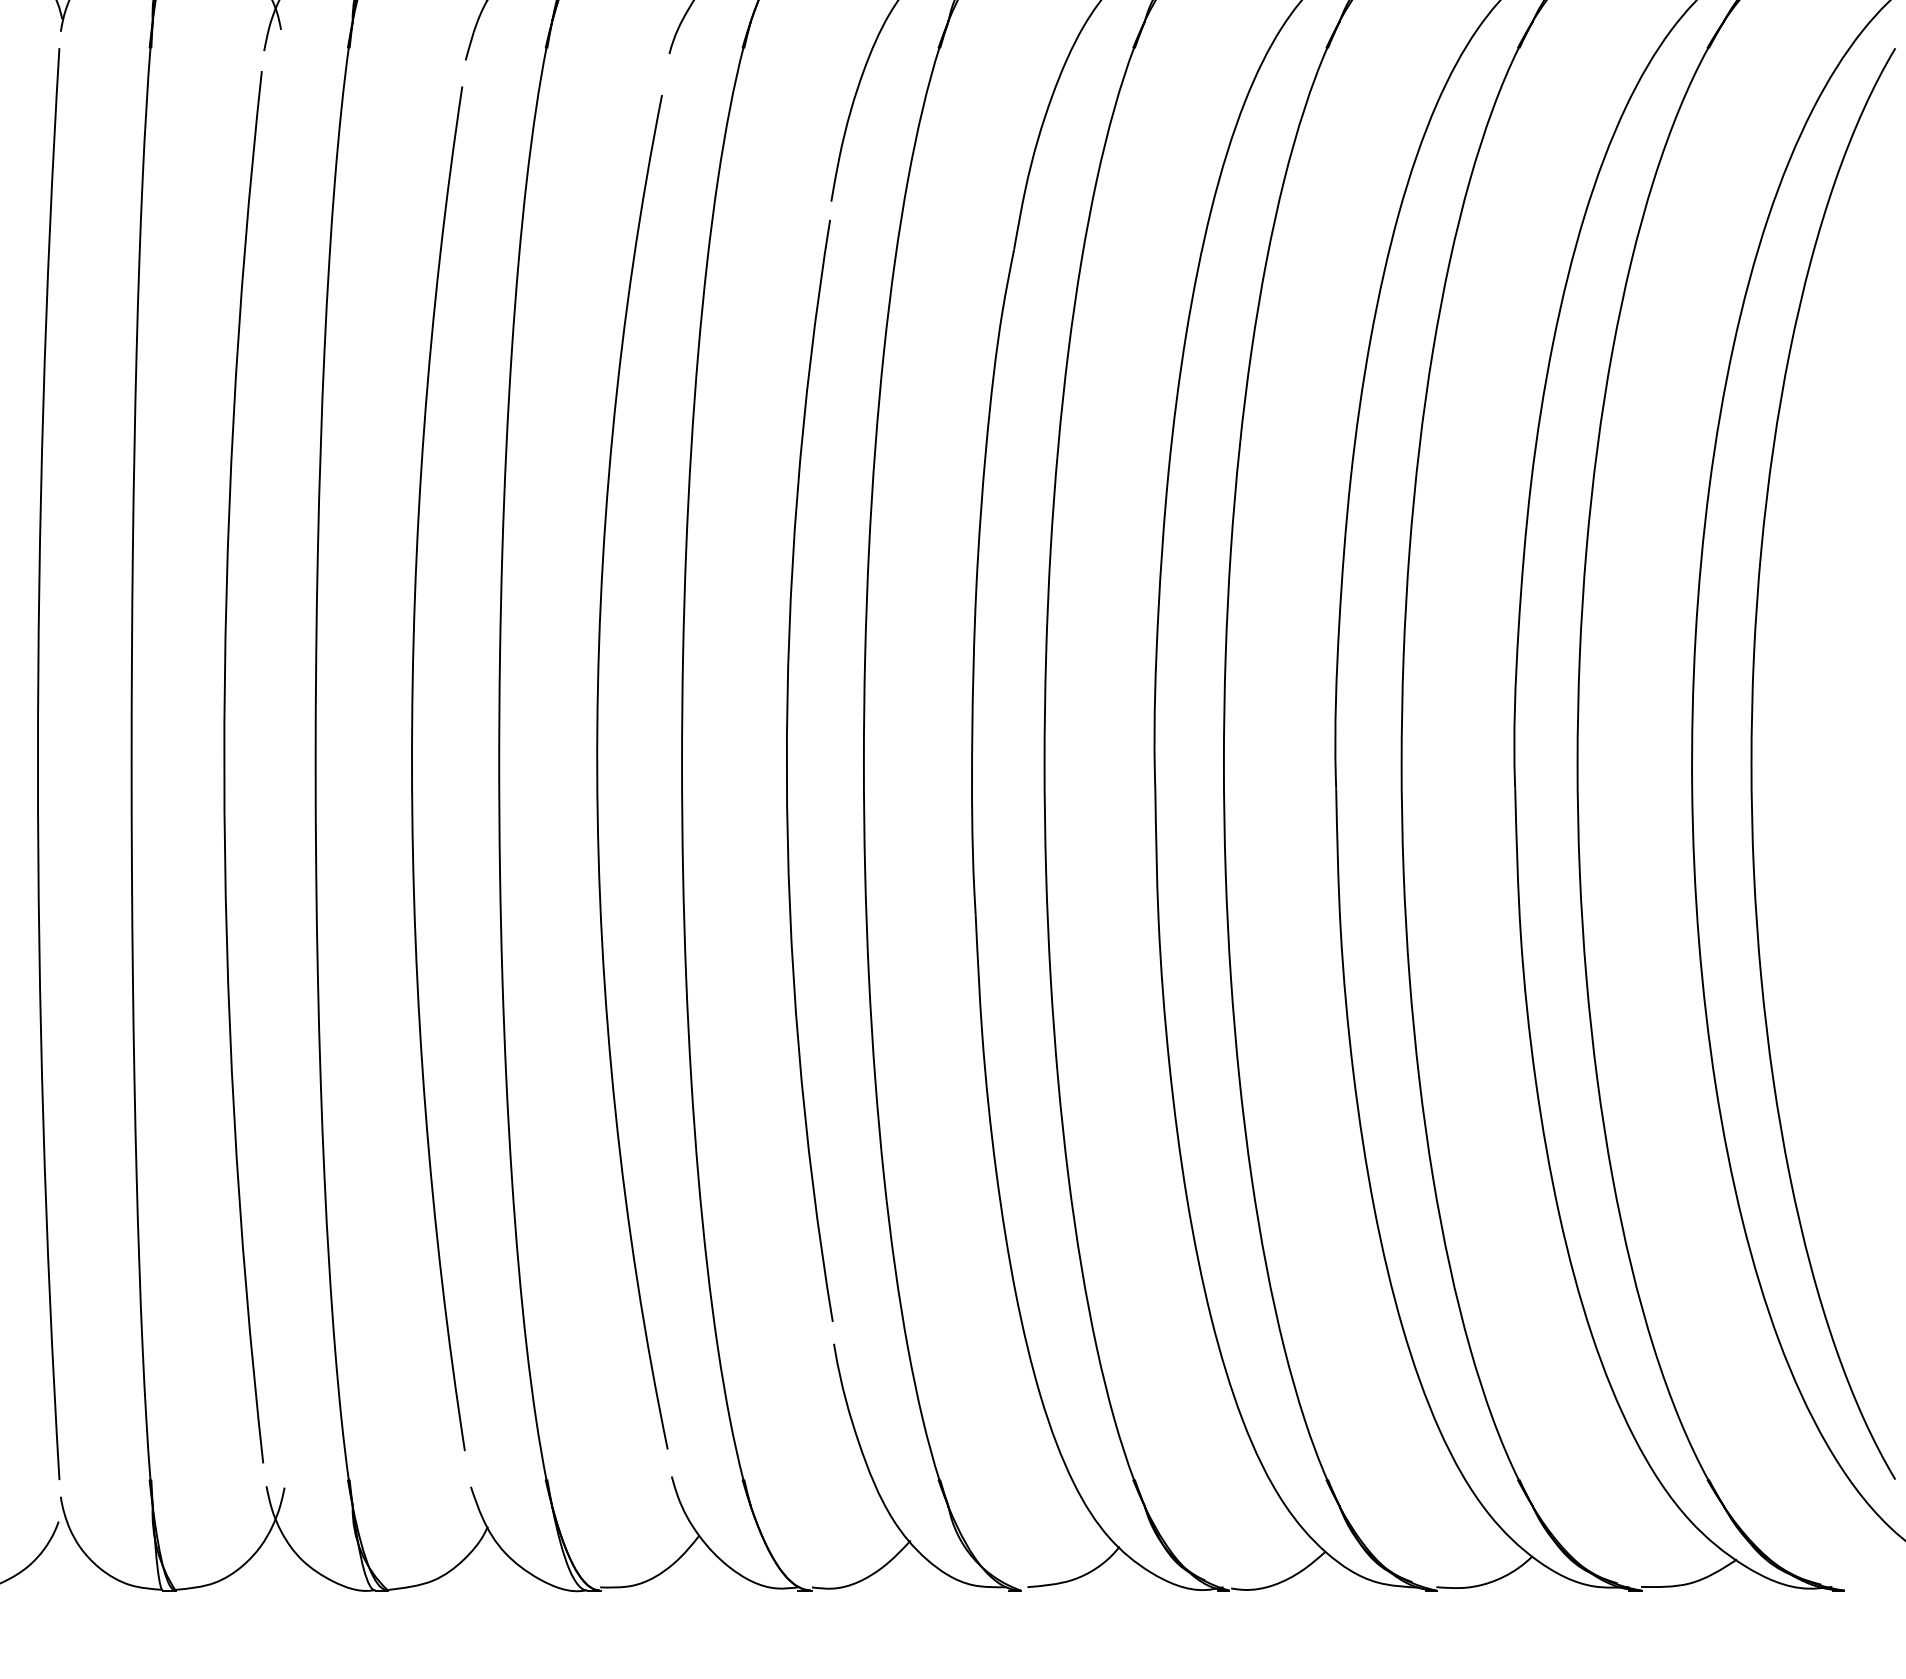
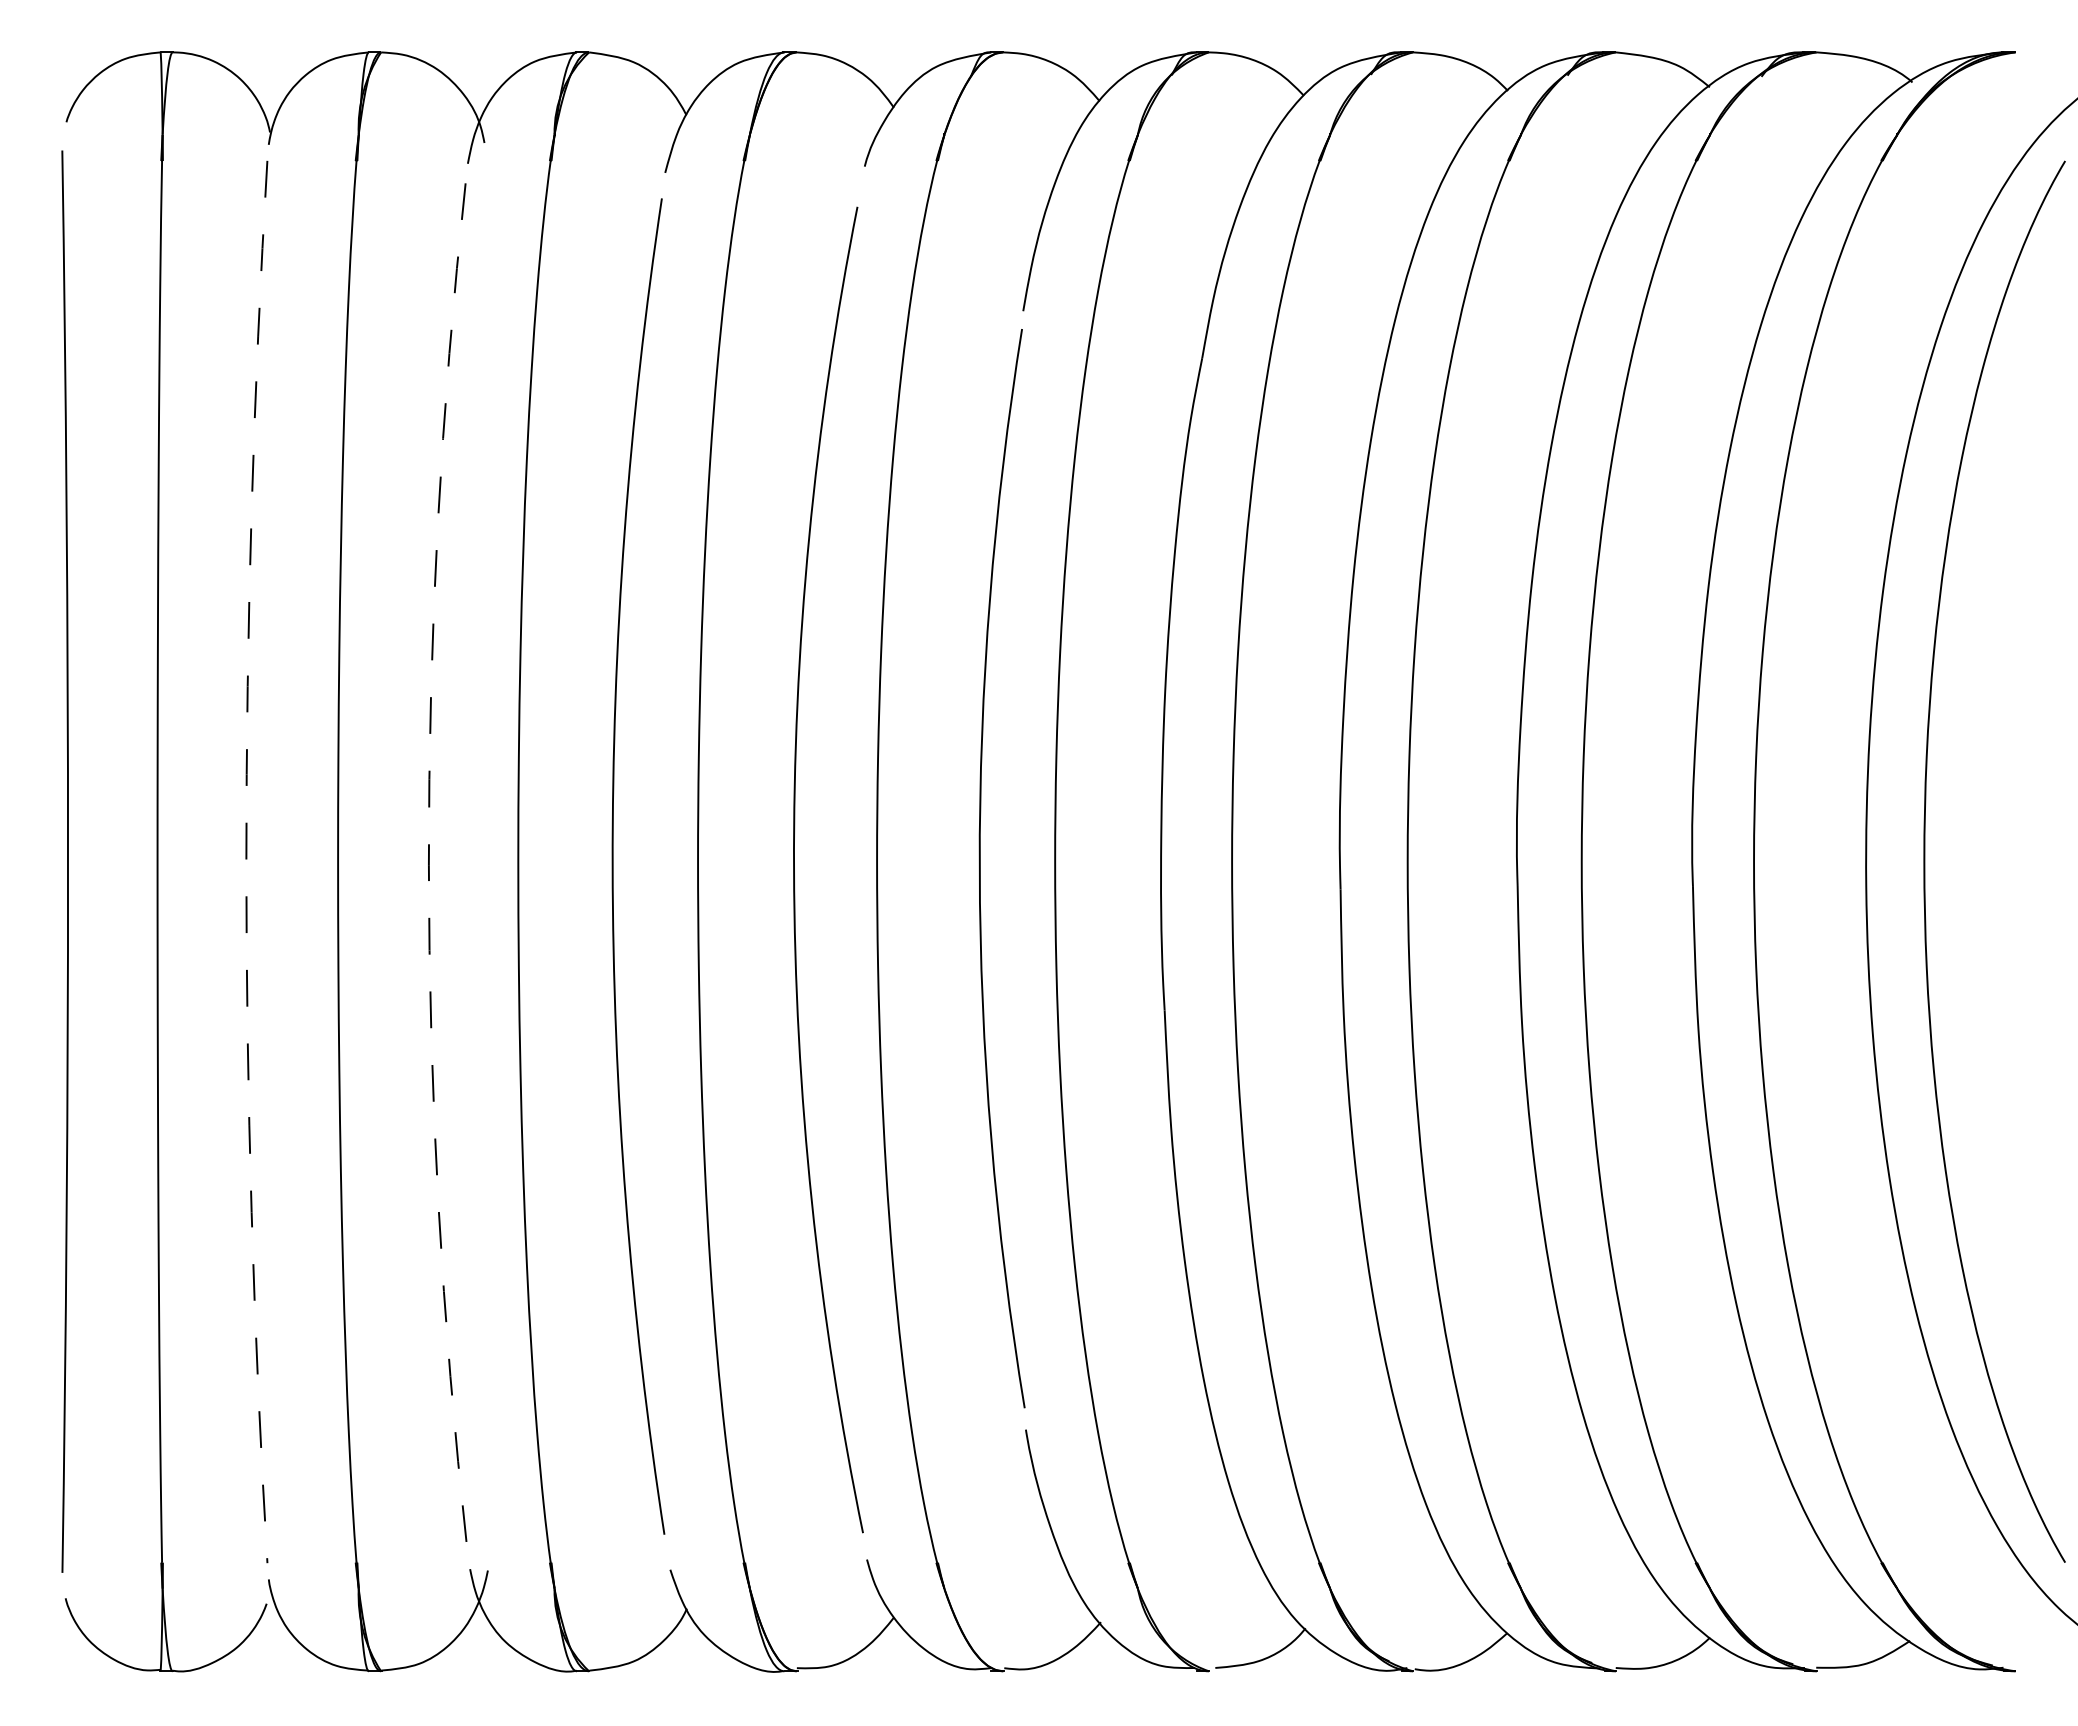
arc: (38, 764) -> (246, 862), solid -> dashed
arc: (223, 767) -> (428, 865), solid -> dashed

